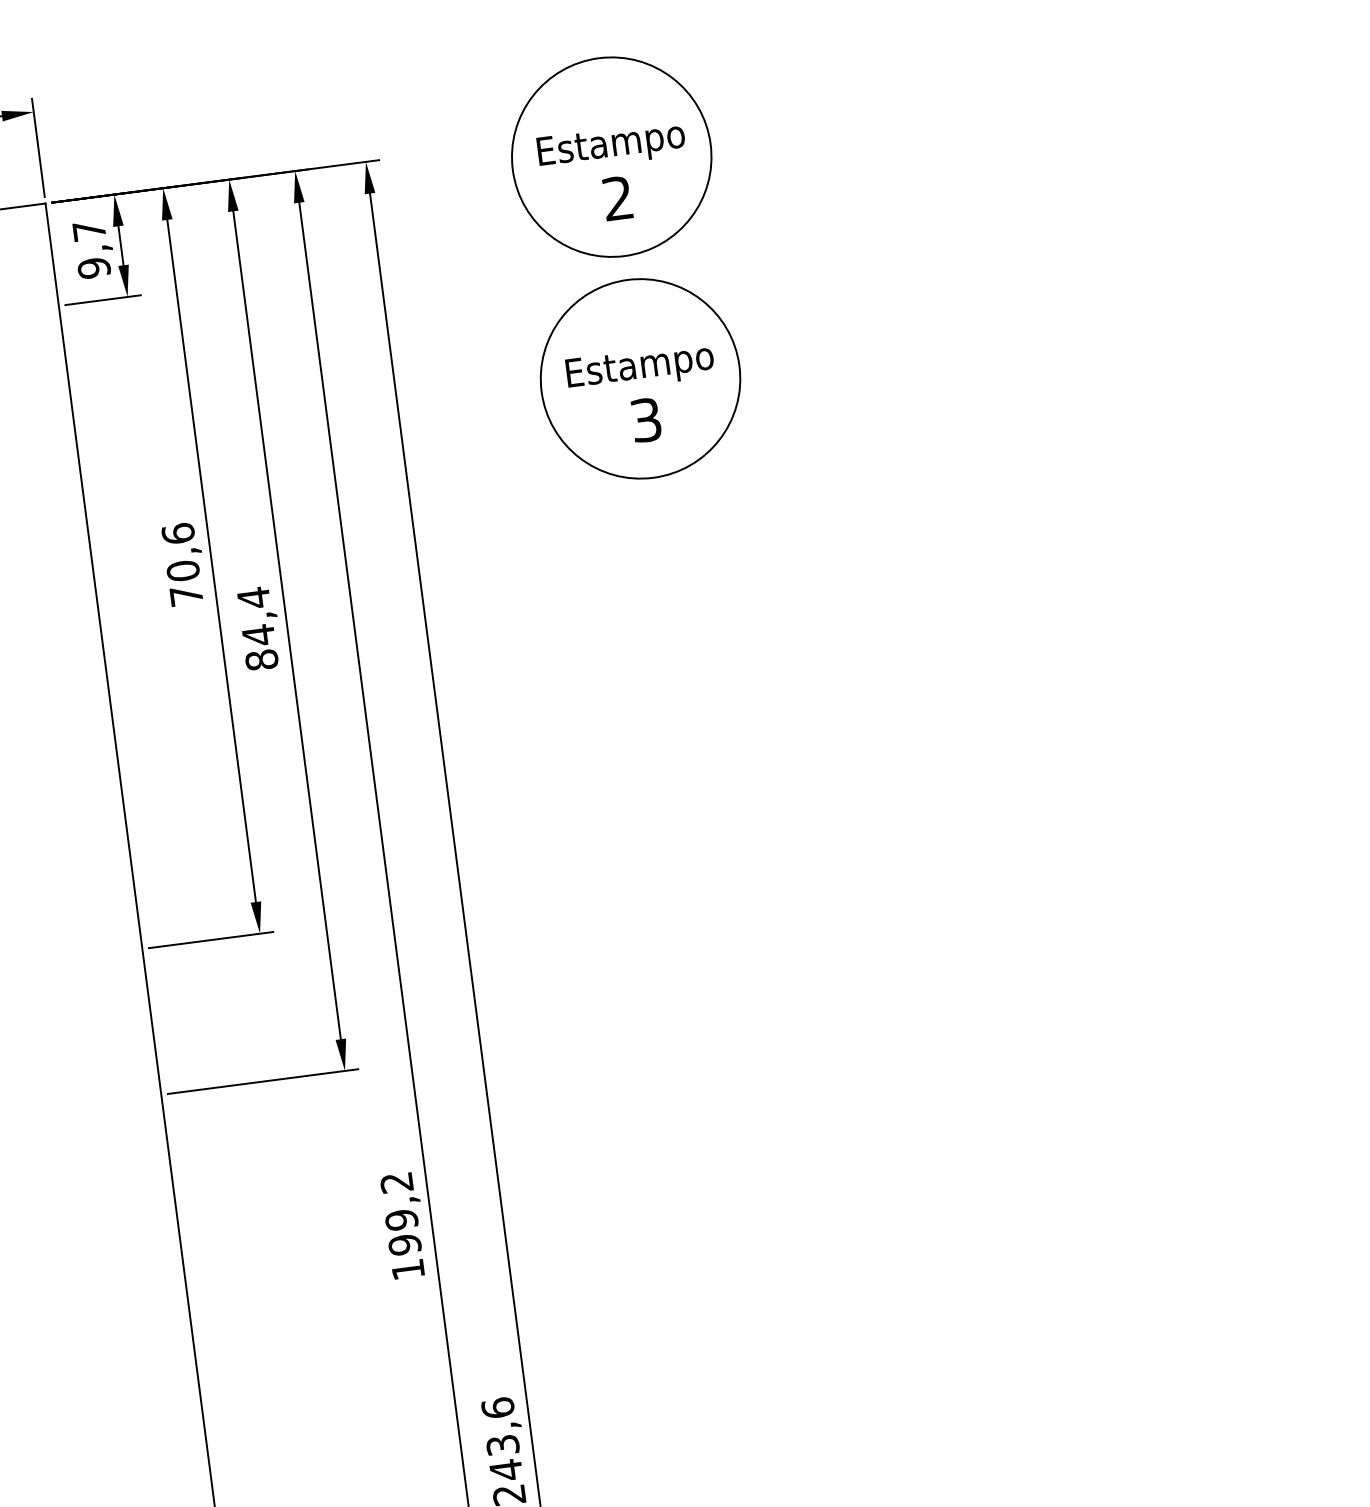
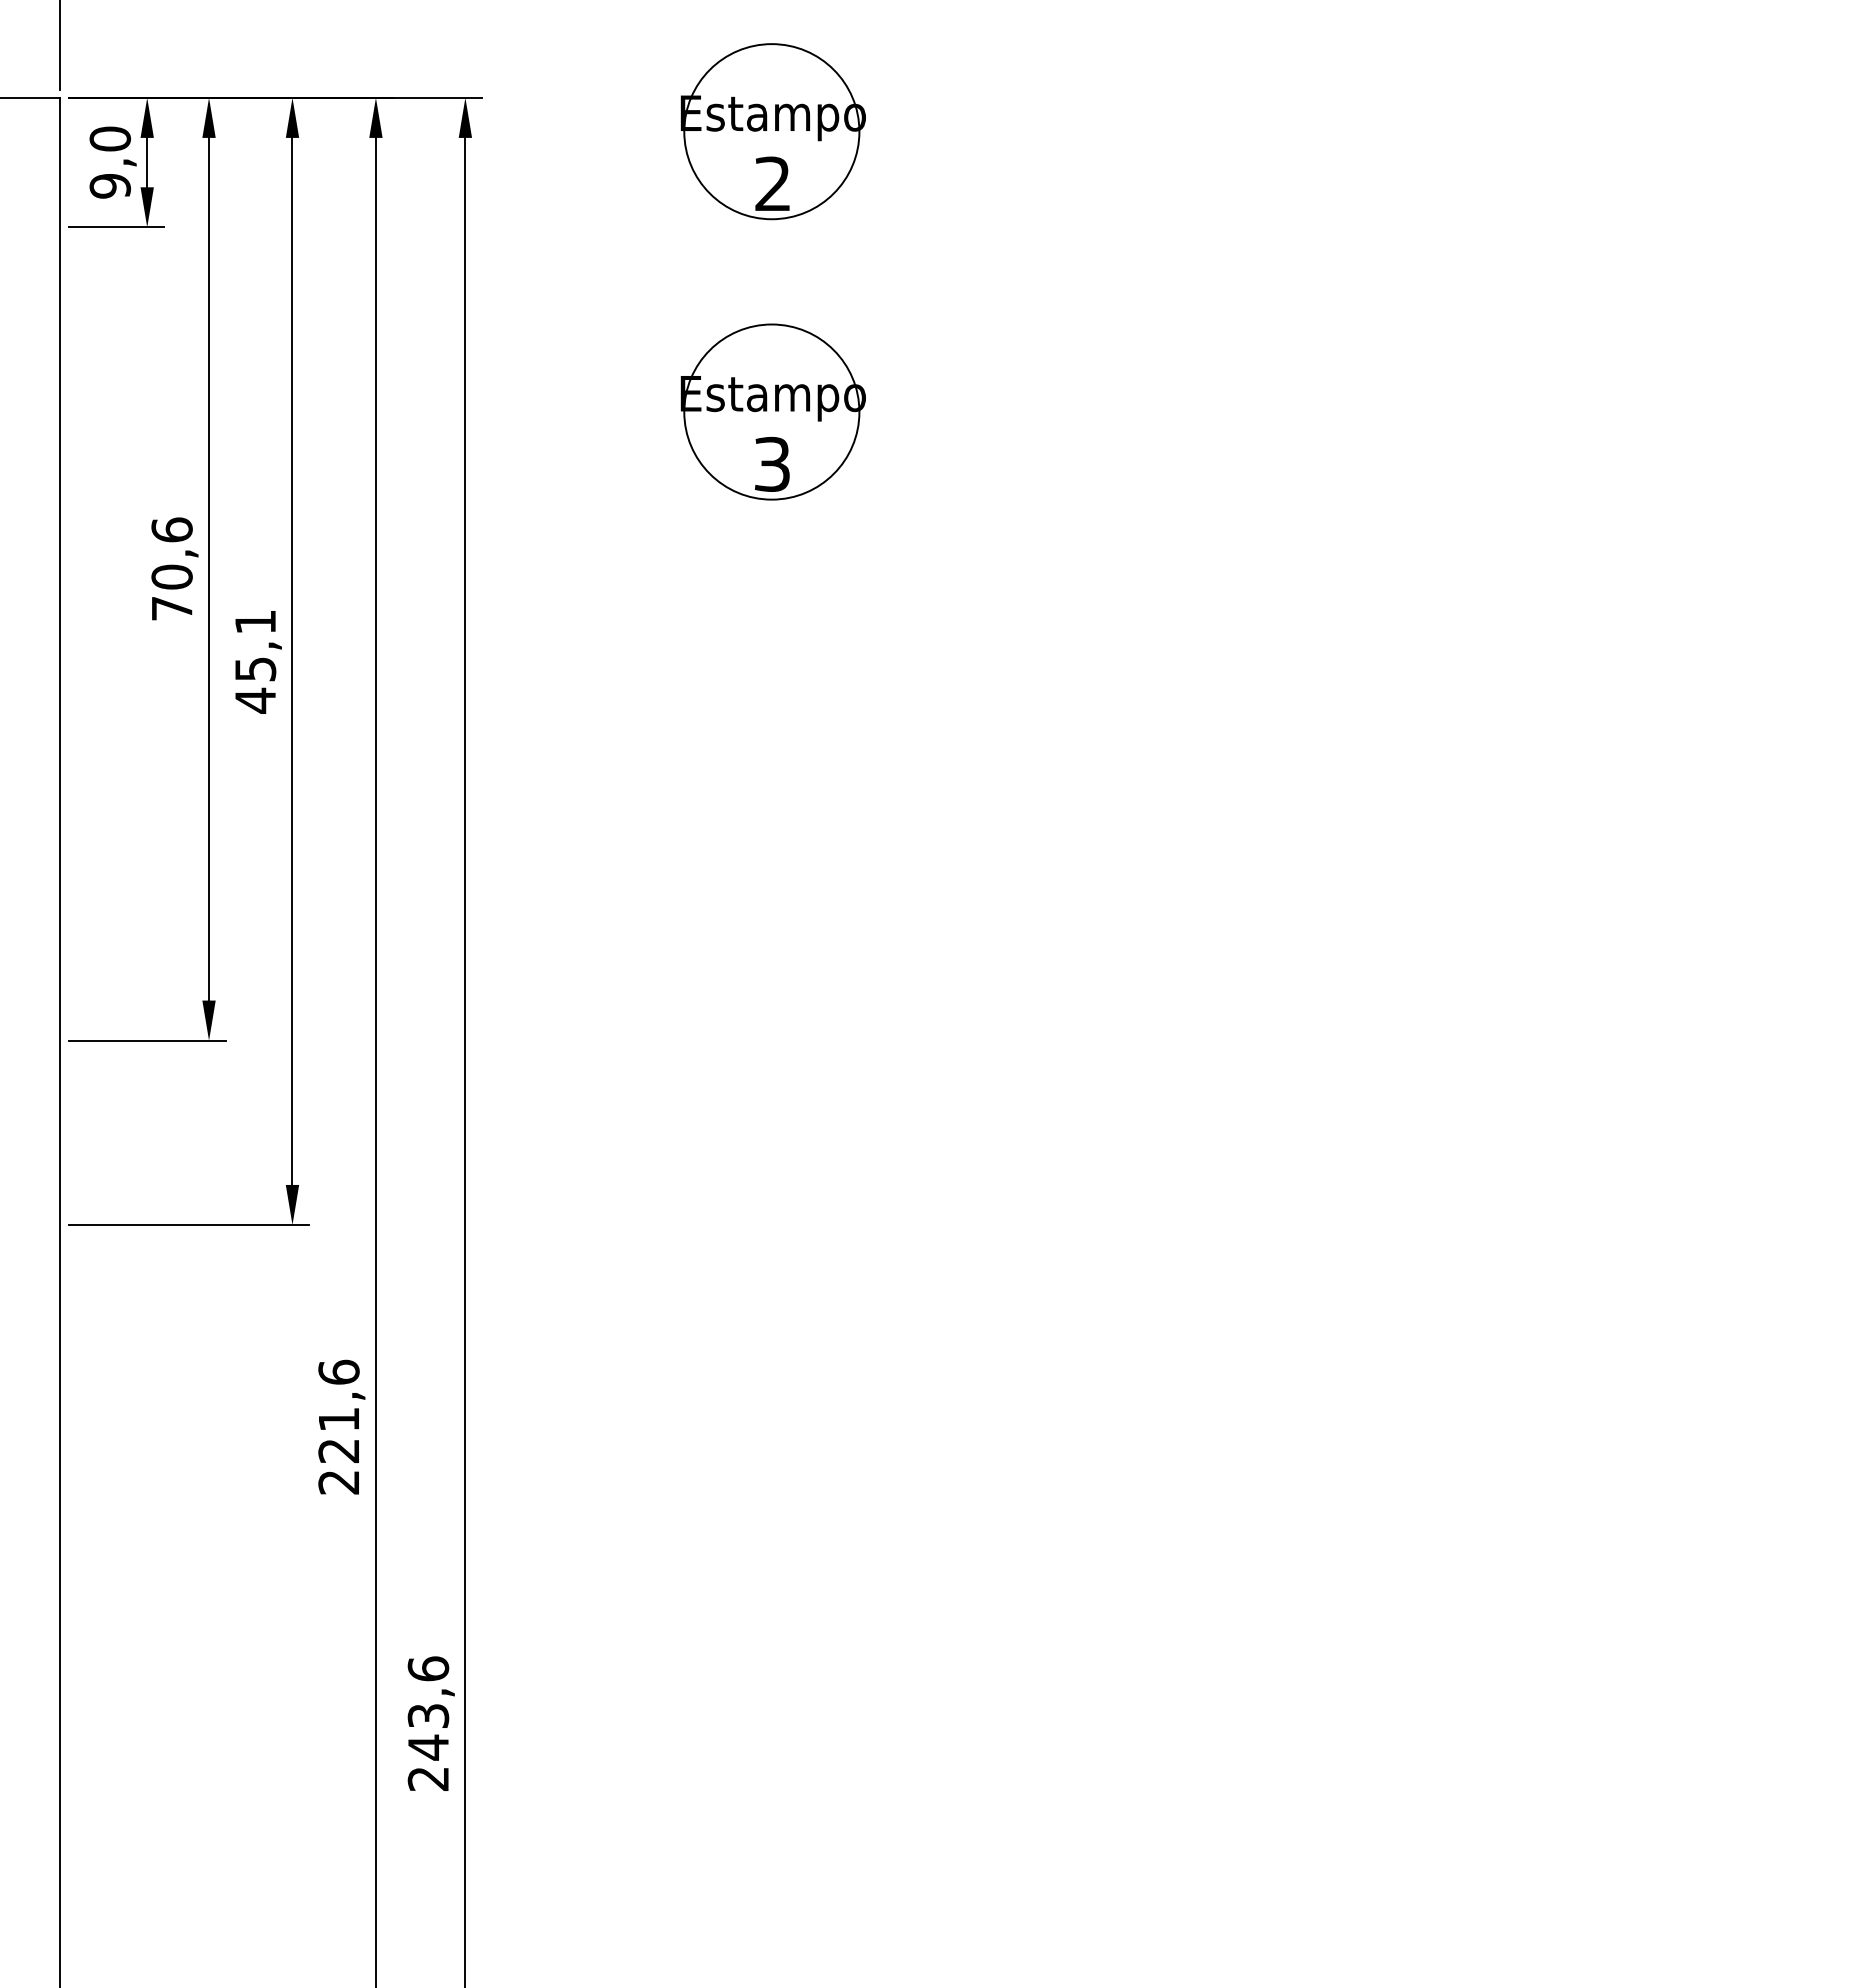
circle: (611, 157) -> (771, 131), size x0.7
text: (88, 230) -> (109, 138), 9,7 -> 9,0
circle: (640, 378) -> (771, 411), size x0.7
text: (257, 629) -> (255, 661), 84,4 -> 45,1
text: (402, 1225) -> (338, 1426), 199,2 -> 221,6

